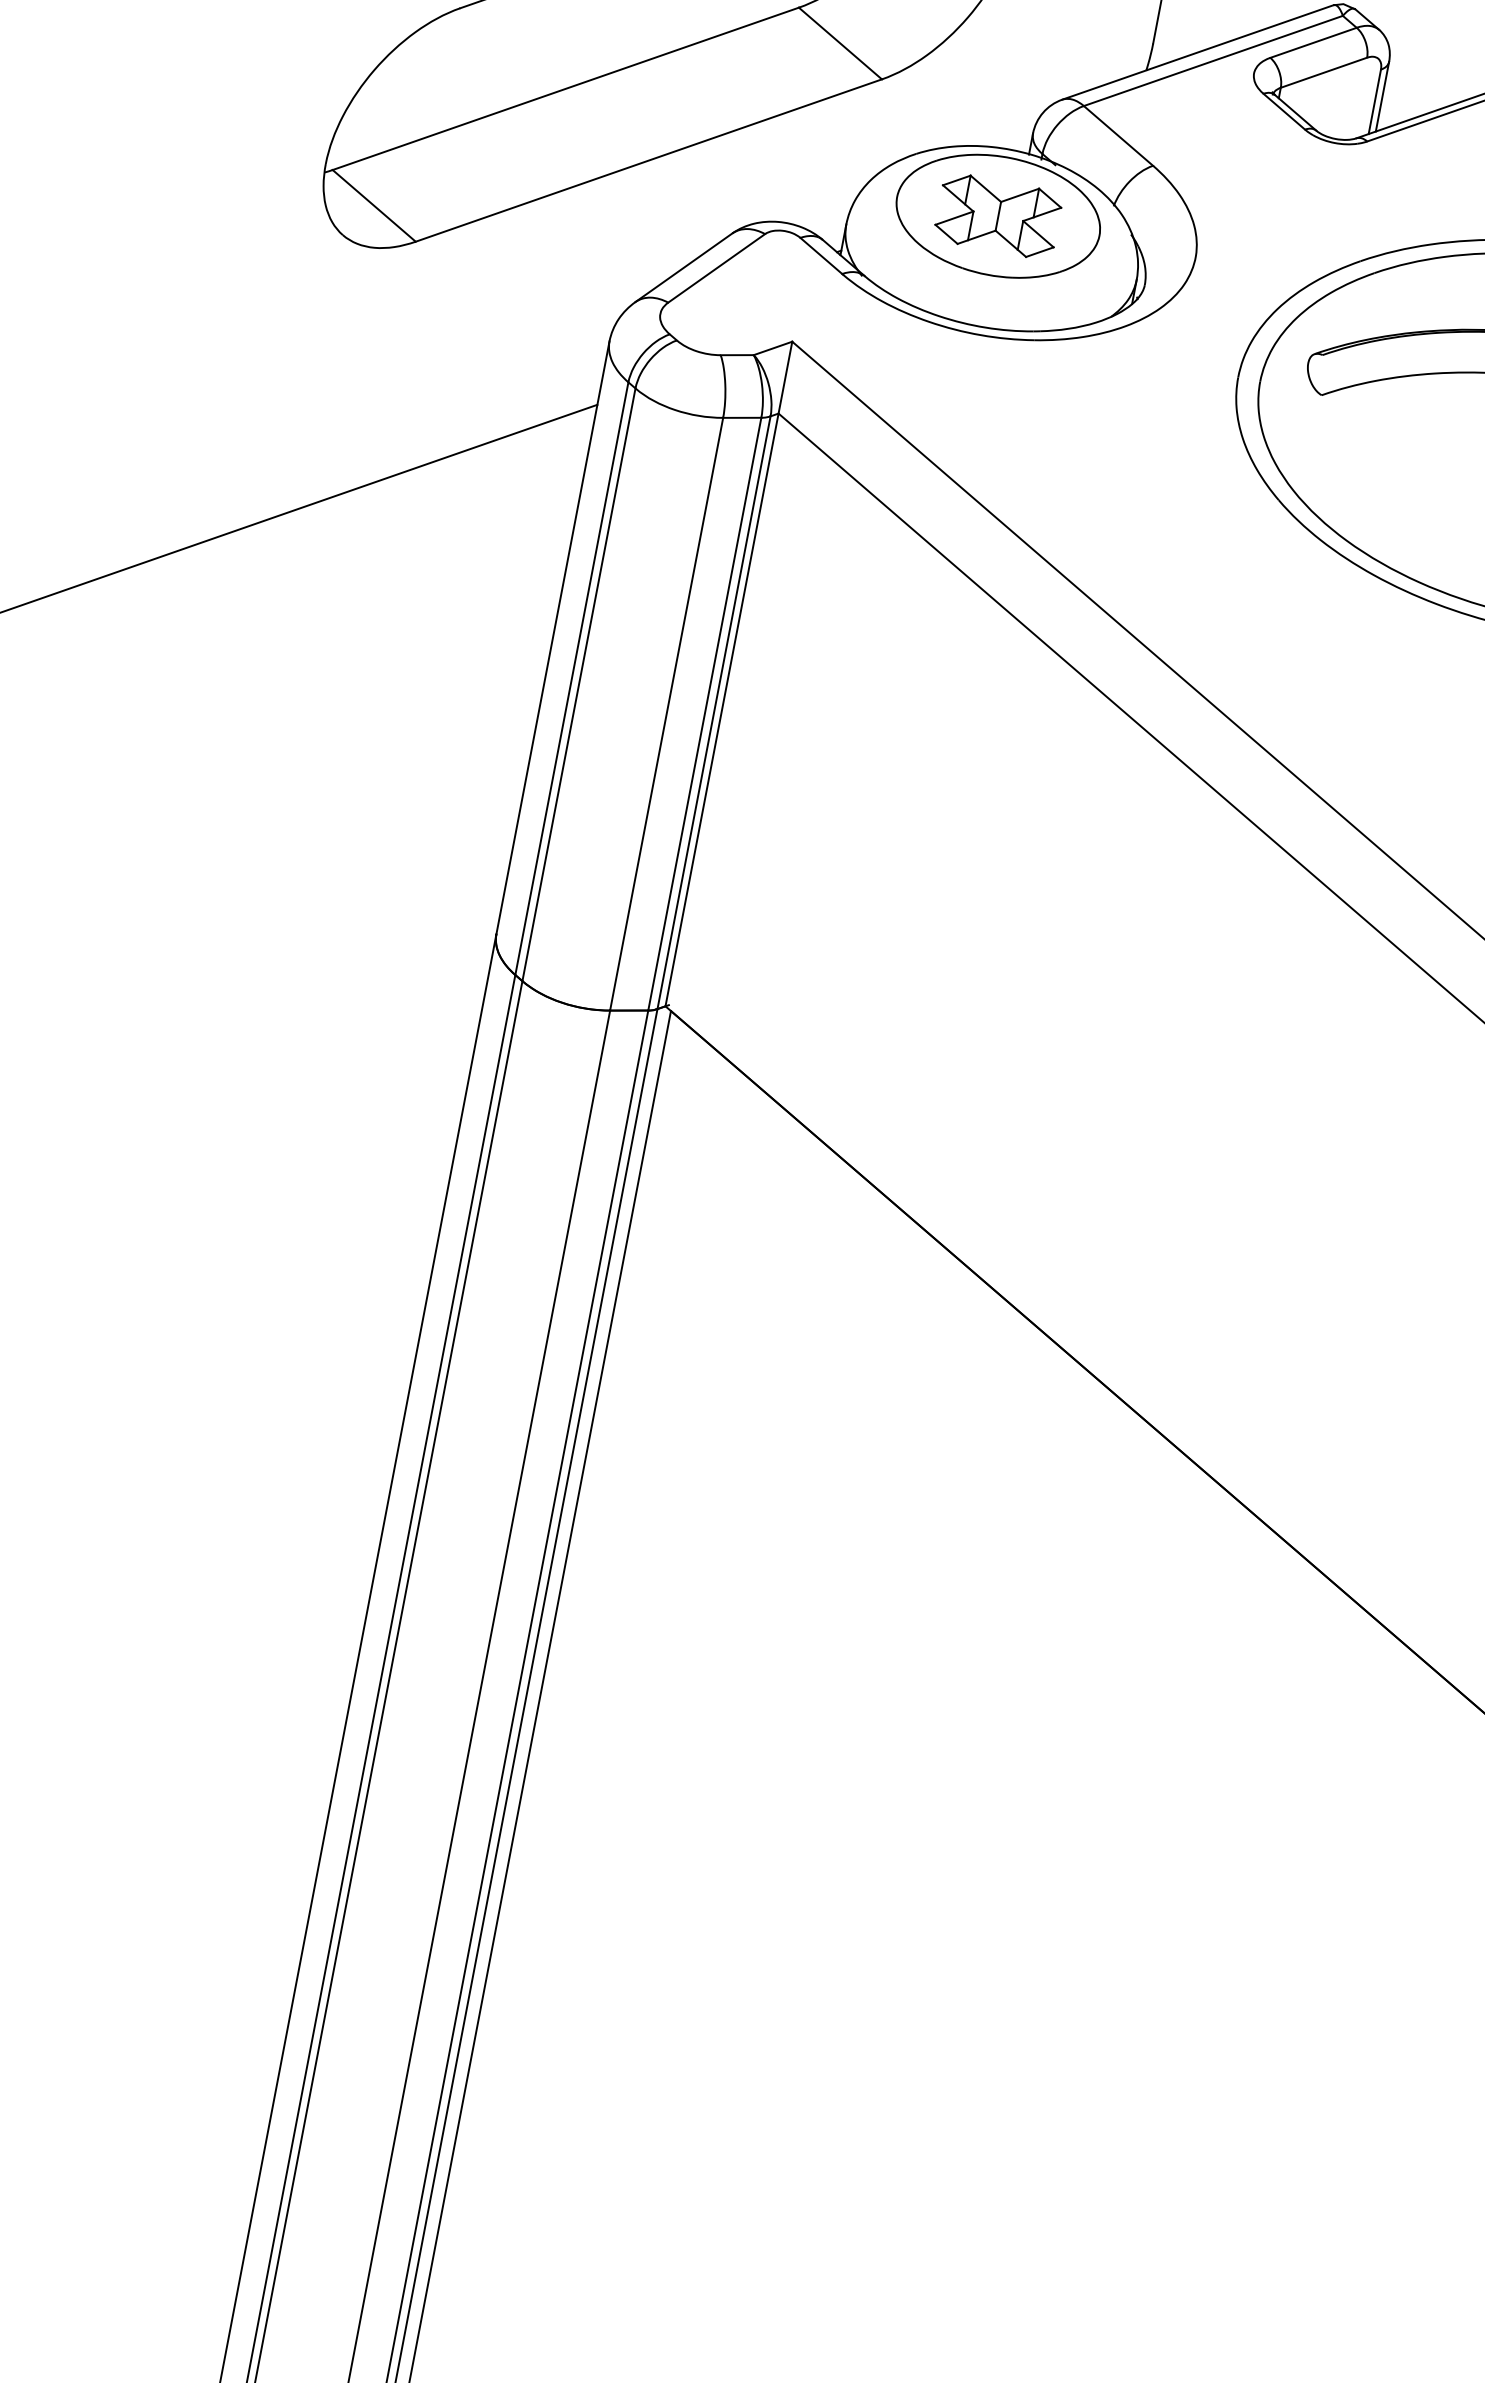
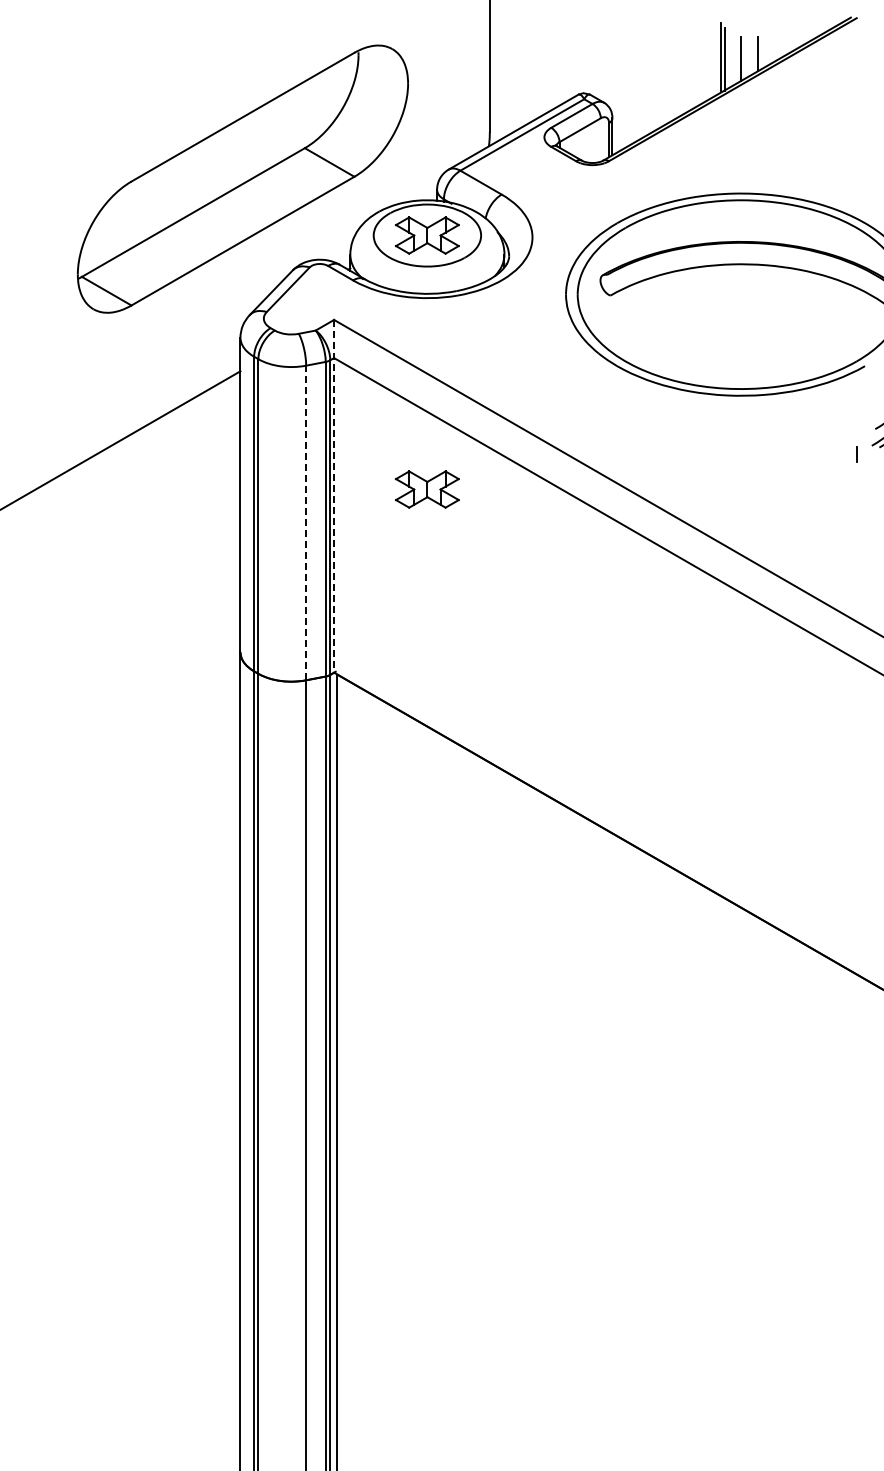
line: (729, 674) -> (334, 496), solid -> dashed
part: (907, 694) -> (427, 489), added
line: (667, 713) -> (306, 522), solid -> dashed

